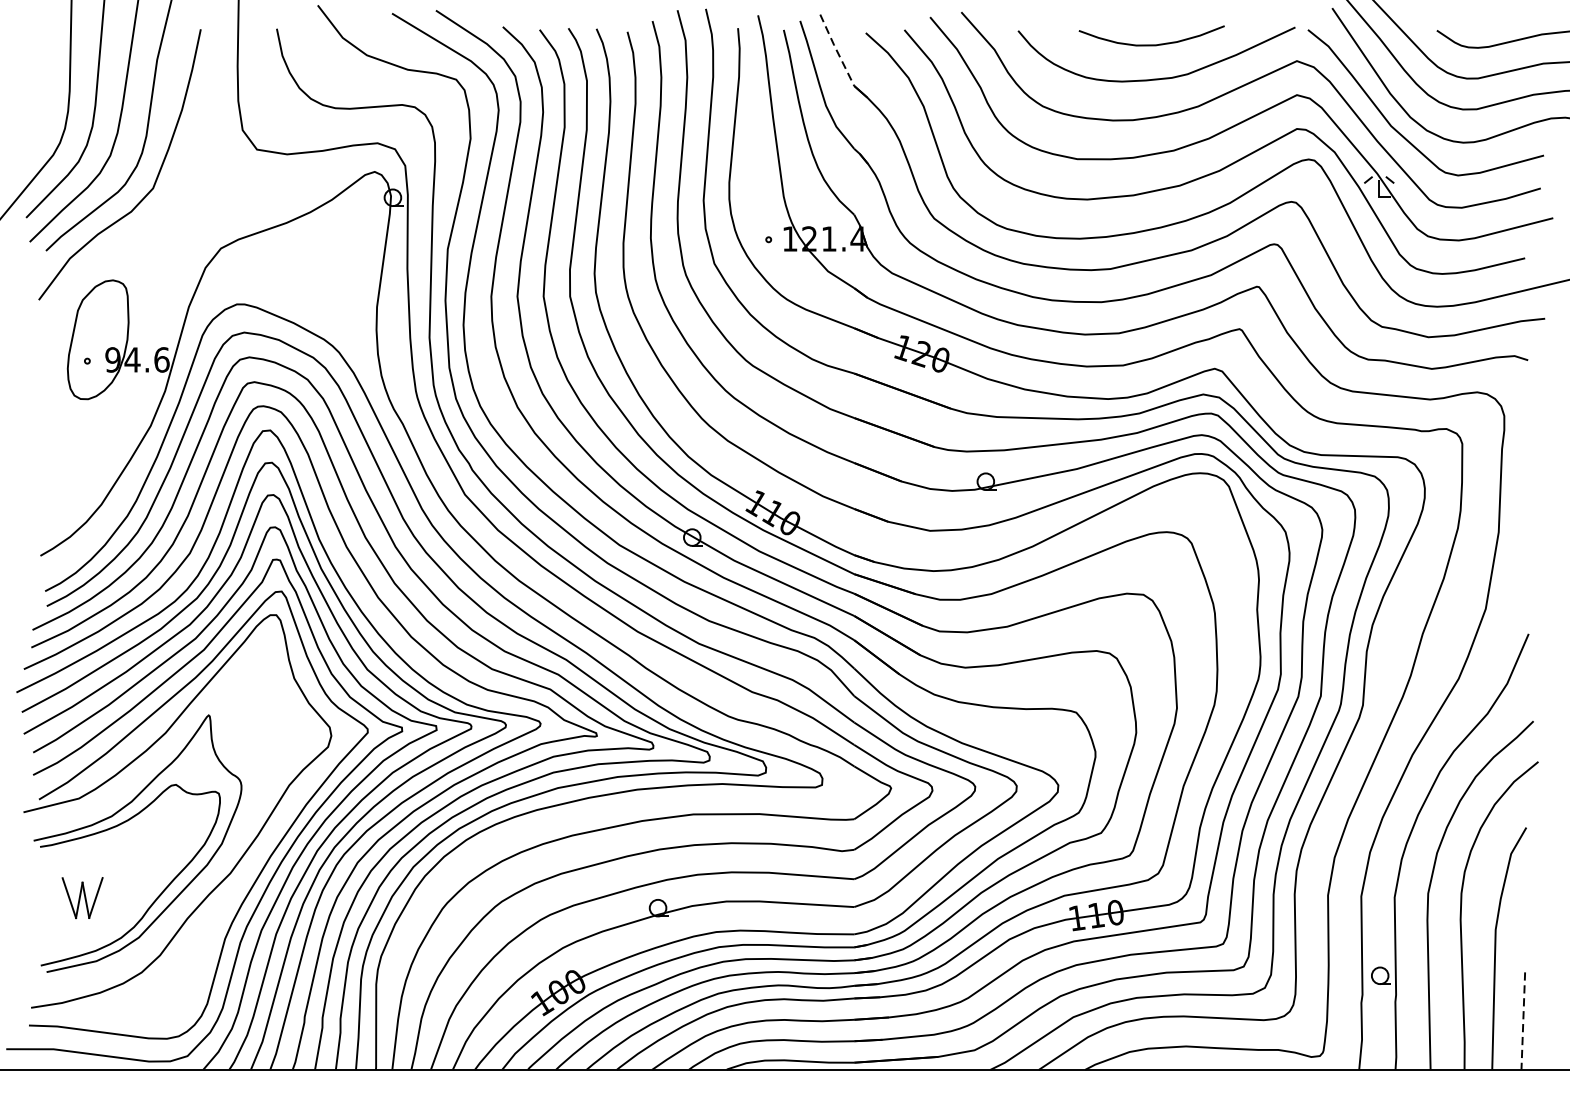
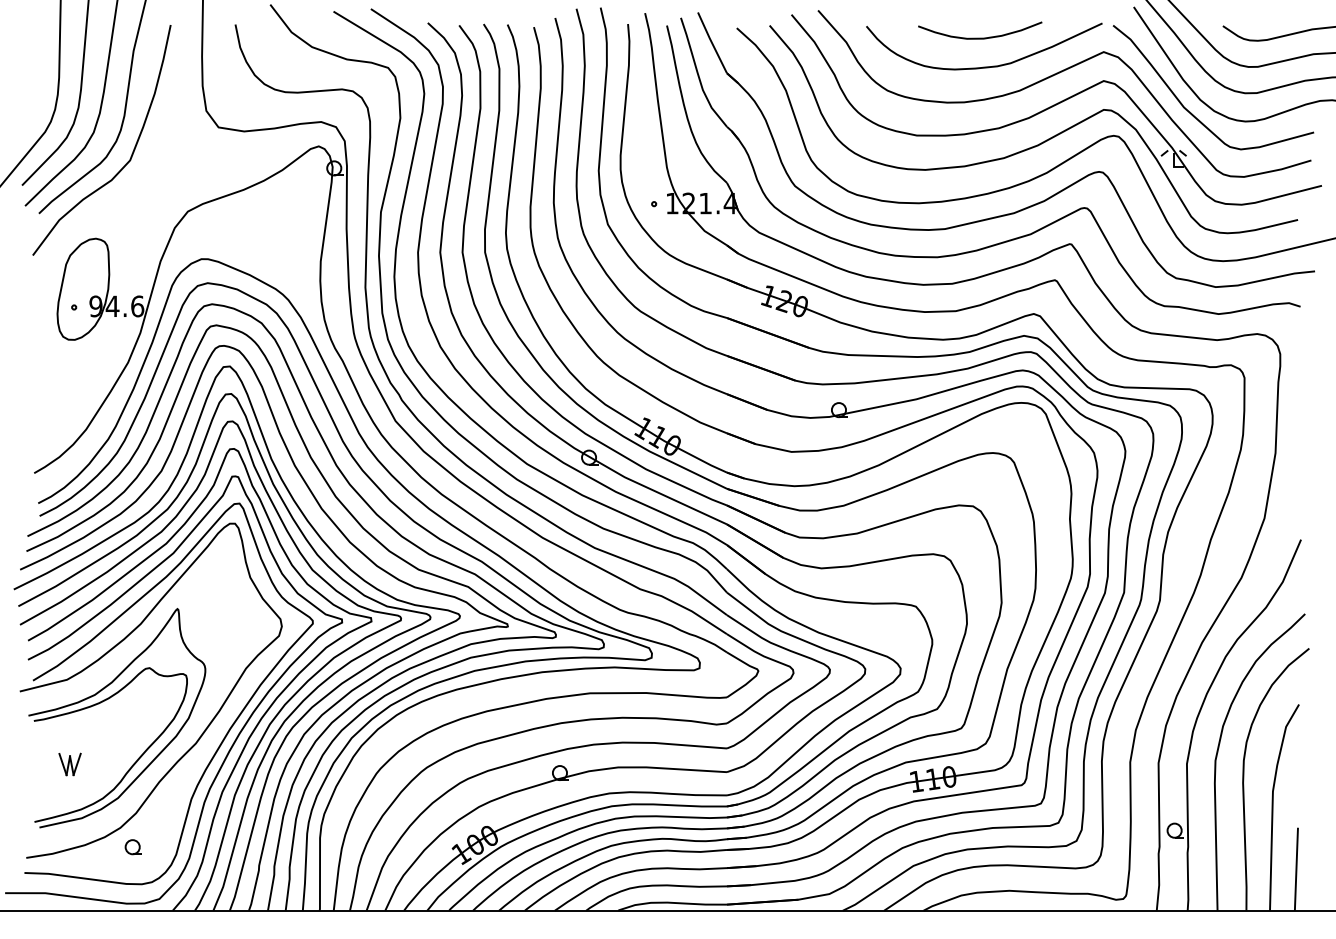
line: (836, 49) -> (711, 42), dashed -> solid
part: (81, 898) -> (69, 764), size x0.62
part: (155, 995) -> (132, 847), added
line: (1523, 1021) -> (1296, 869), dashed -> solid

